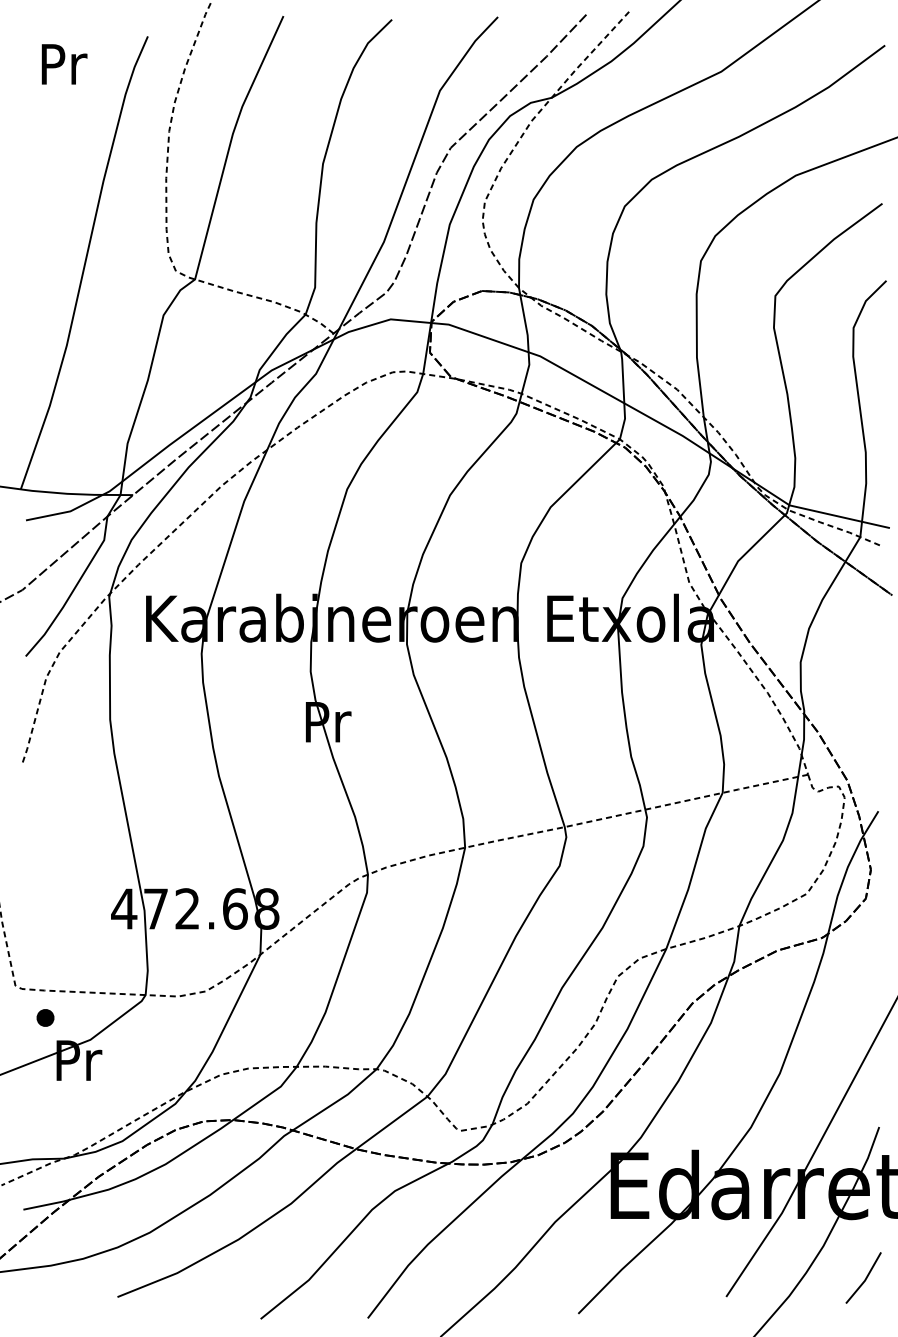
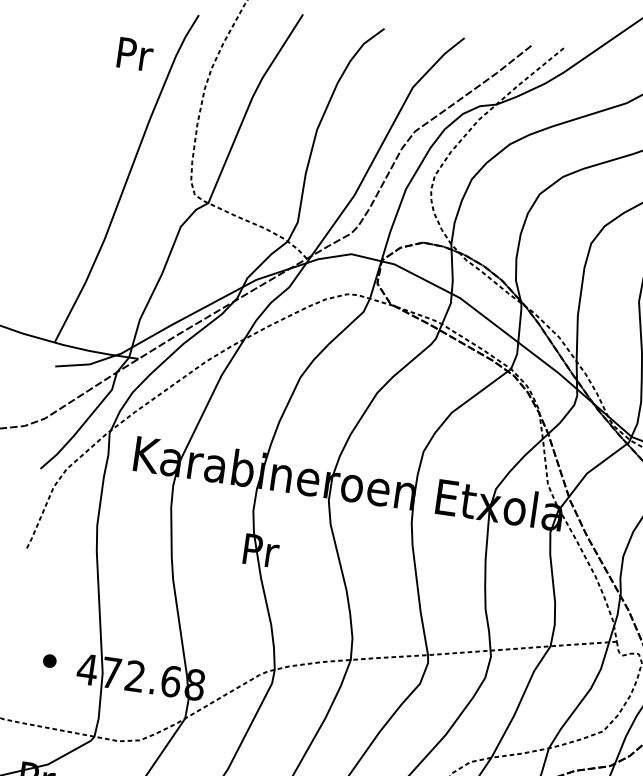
text: (64, 64) -> (135, 54), moved
part: (45, 1017) -> (49, 660), moved

